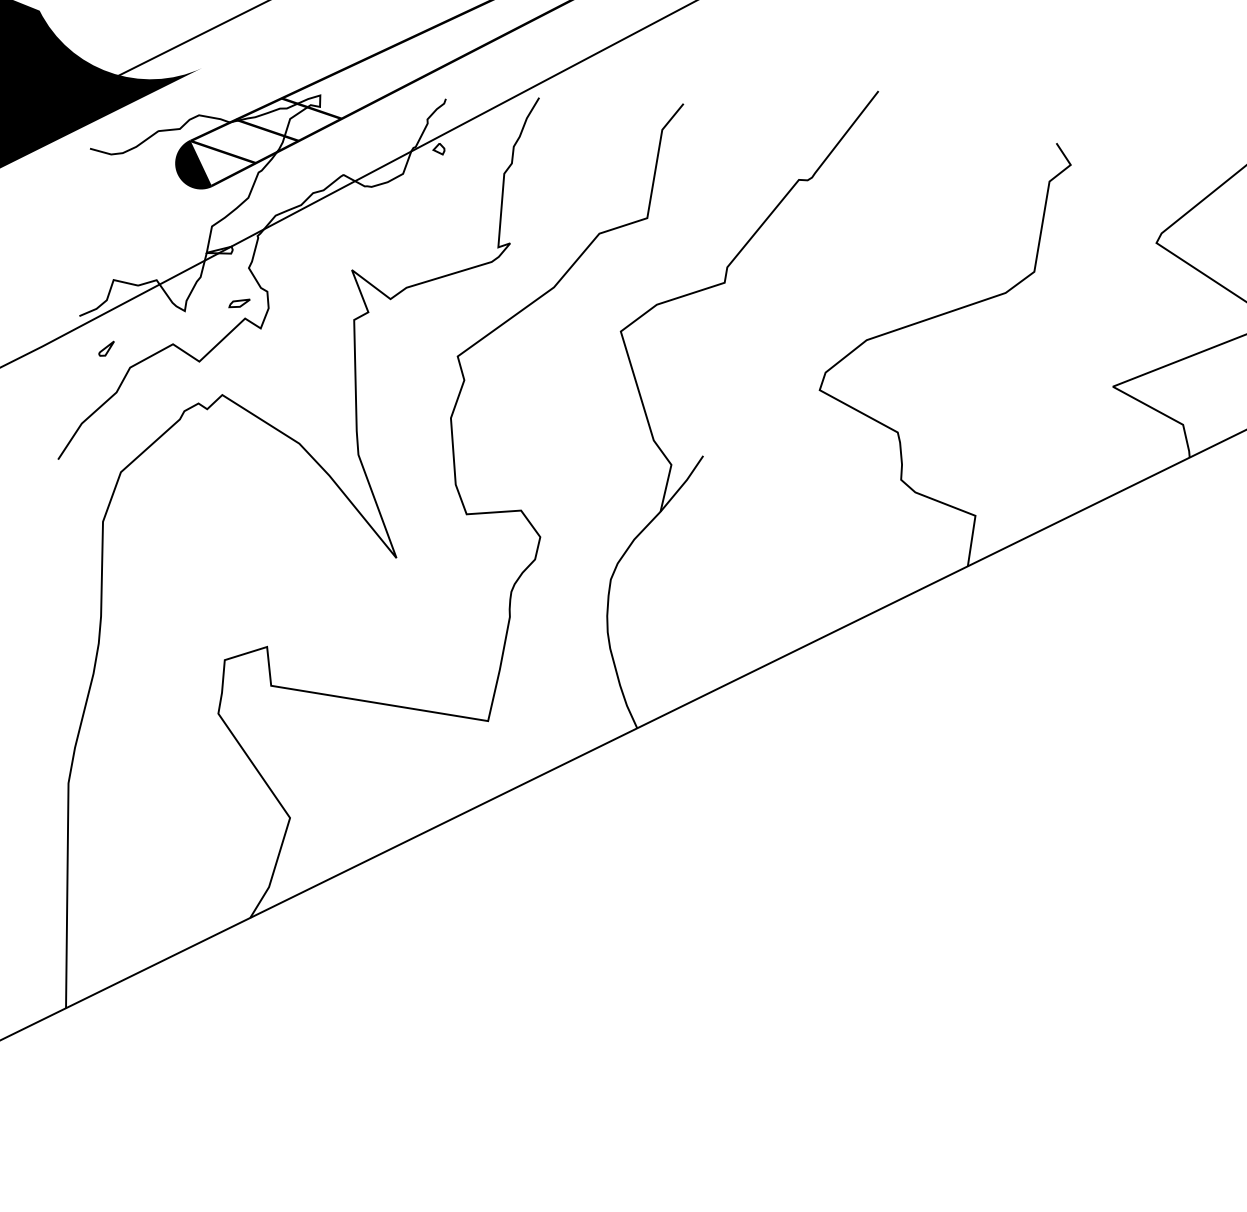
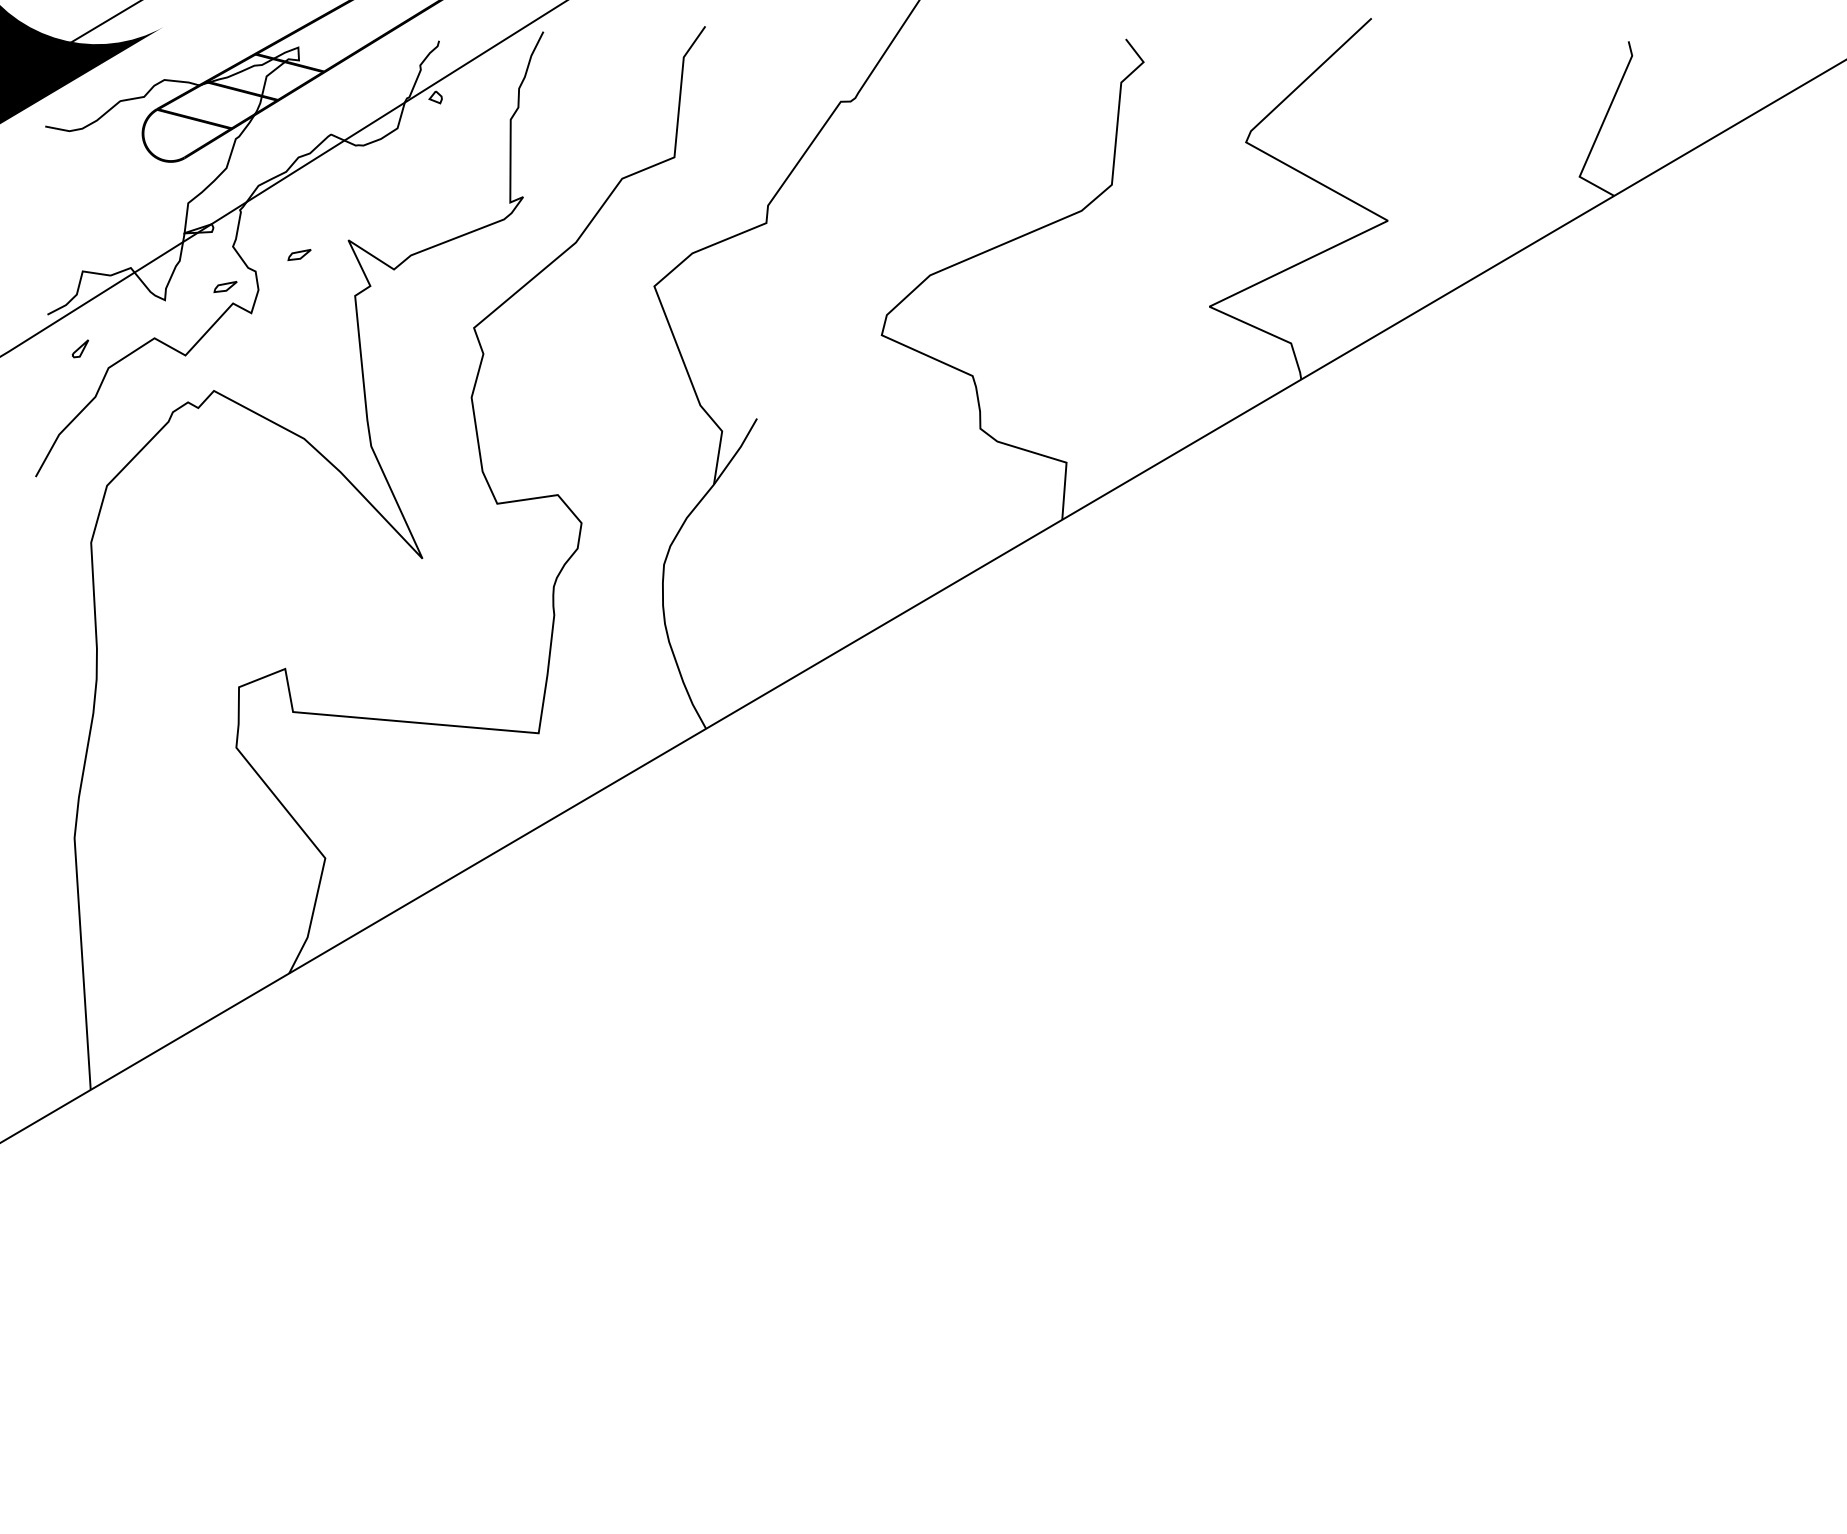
fill: (194, 164) -> (163, 135), removed
part: (307, 279) -> (299, 254), added

